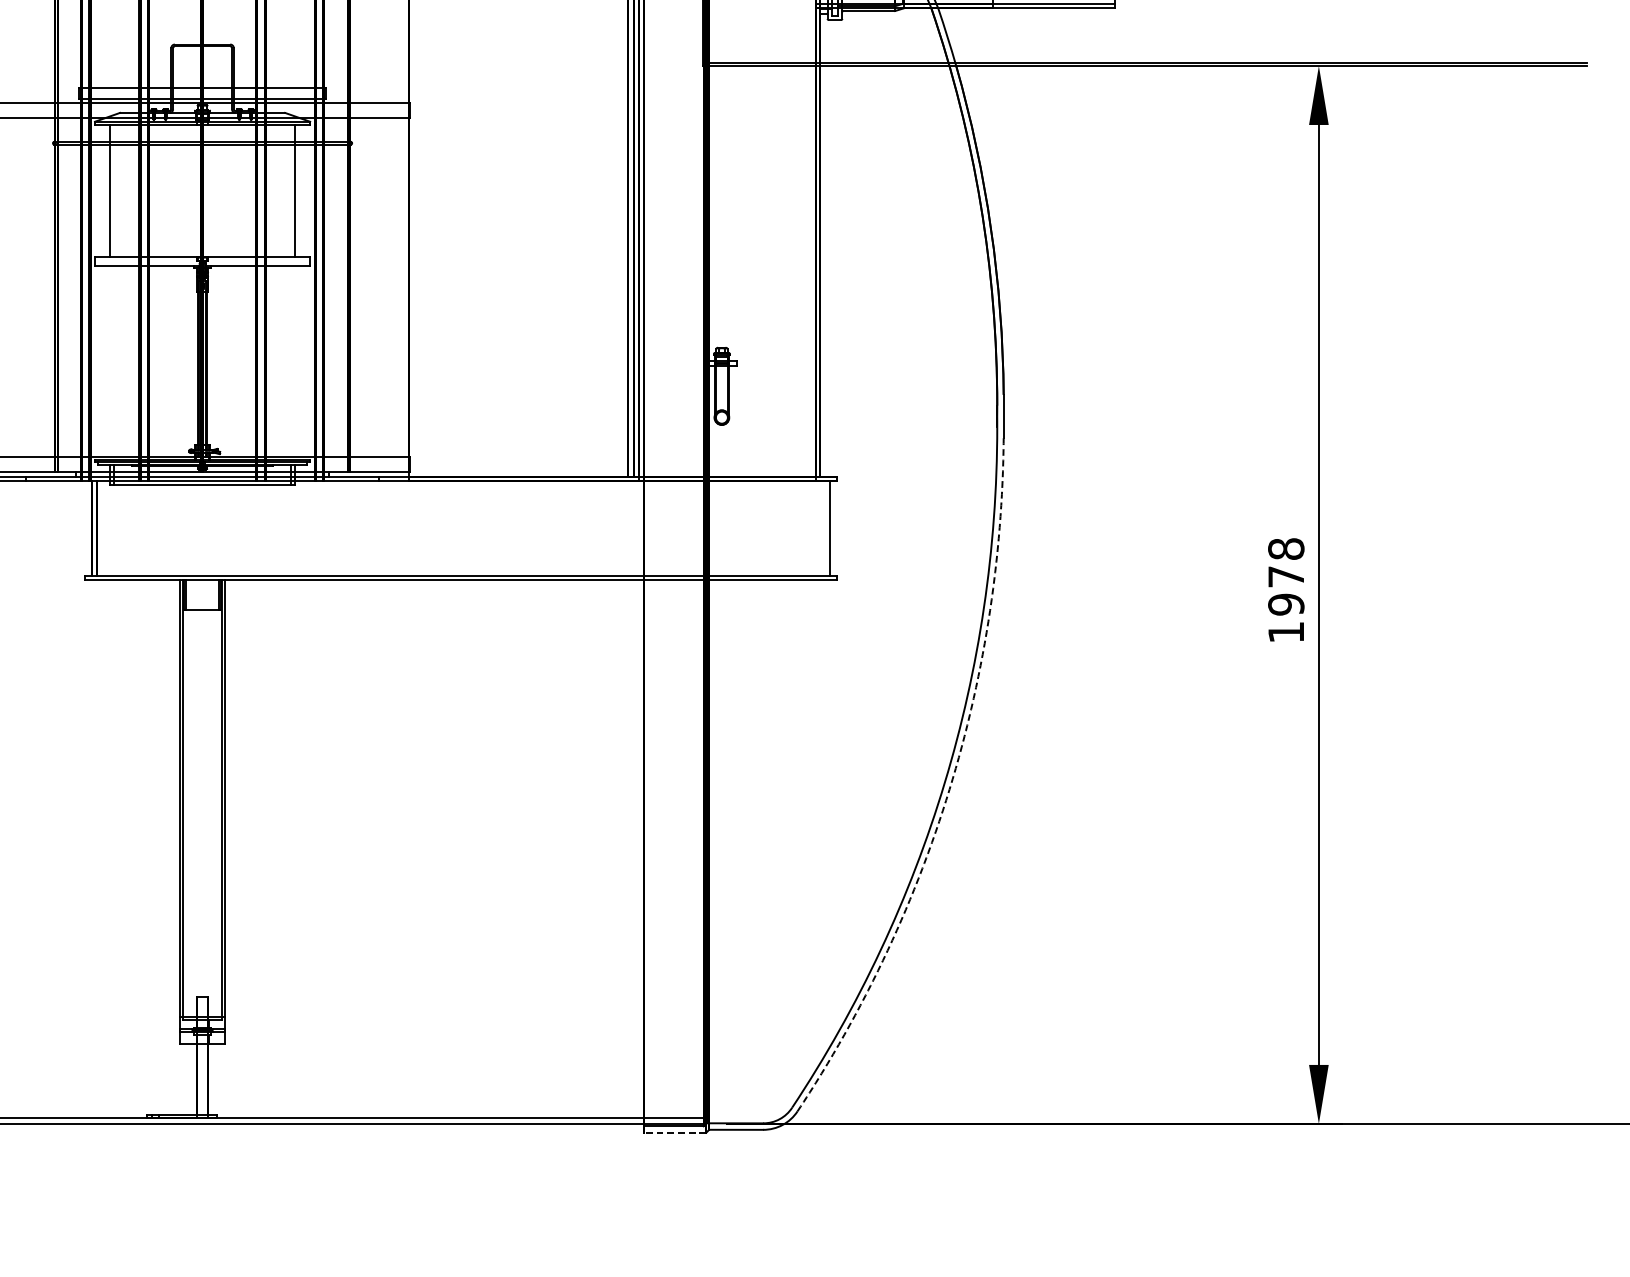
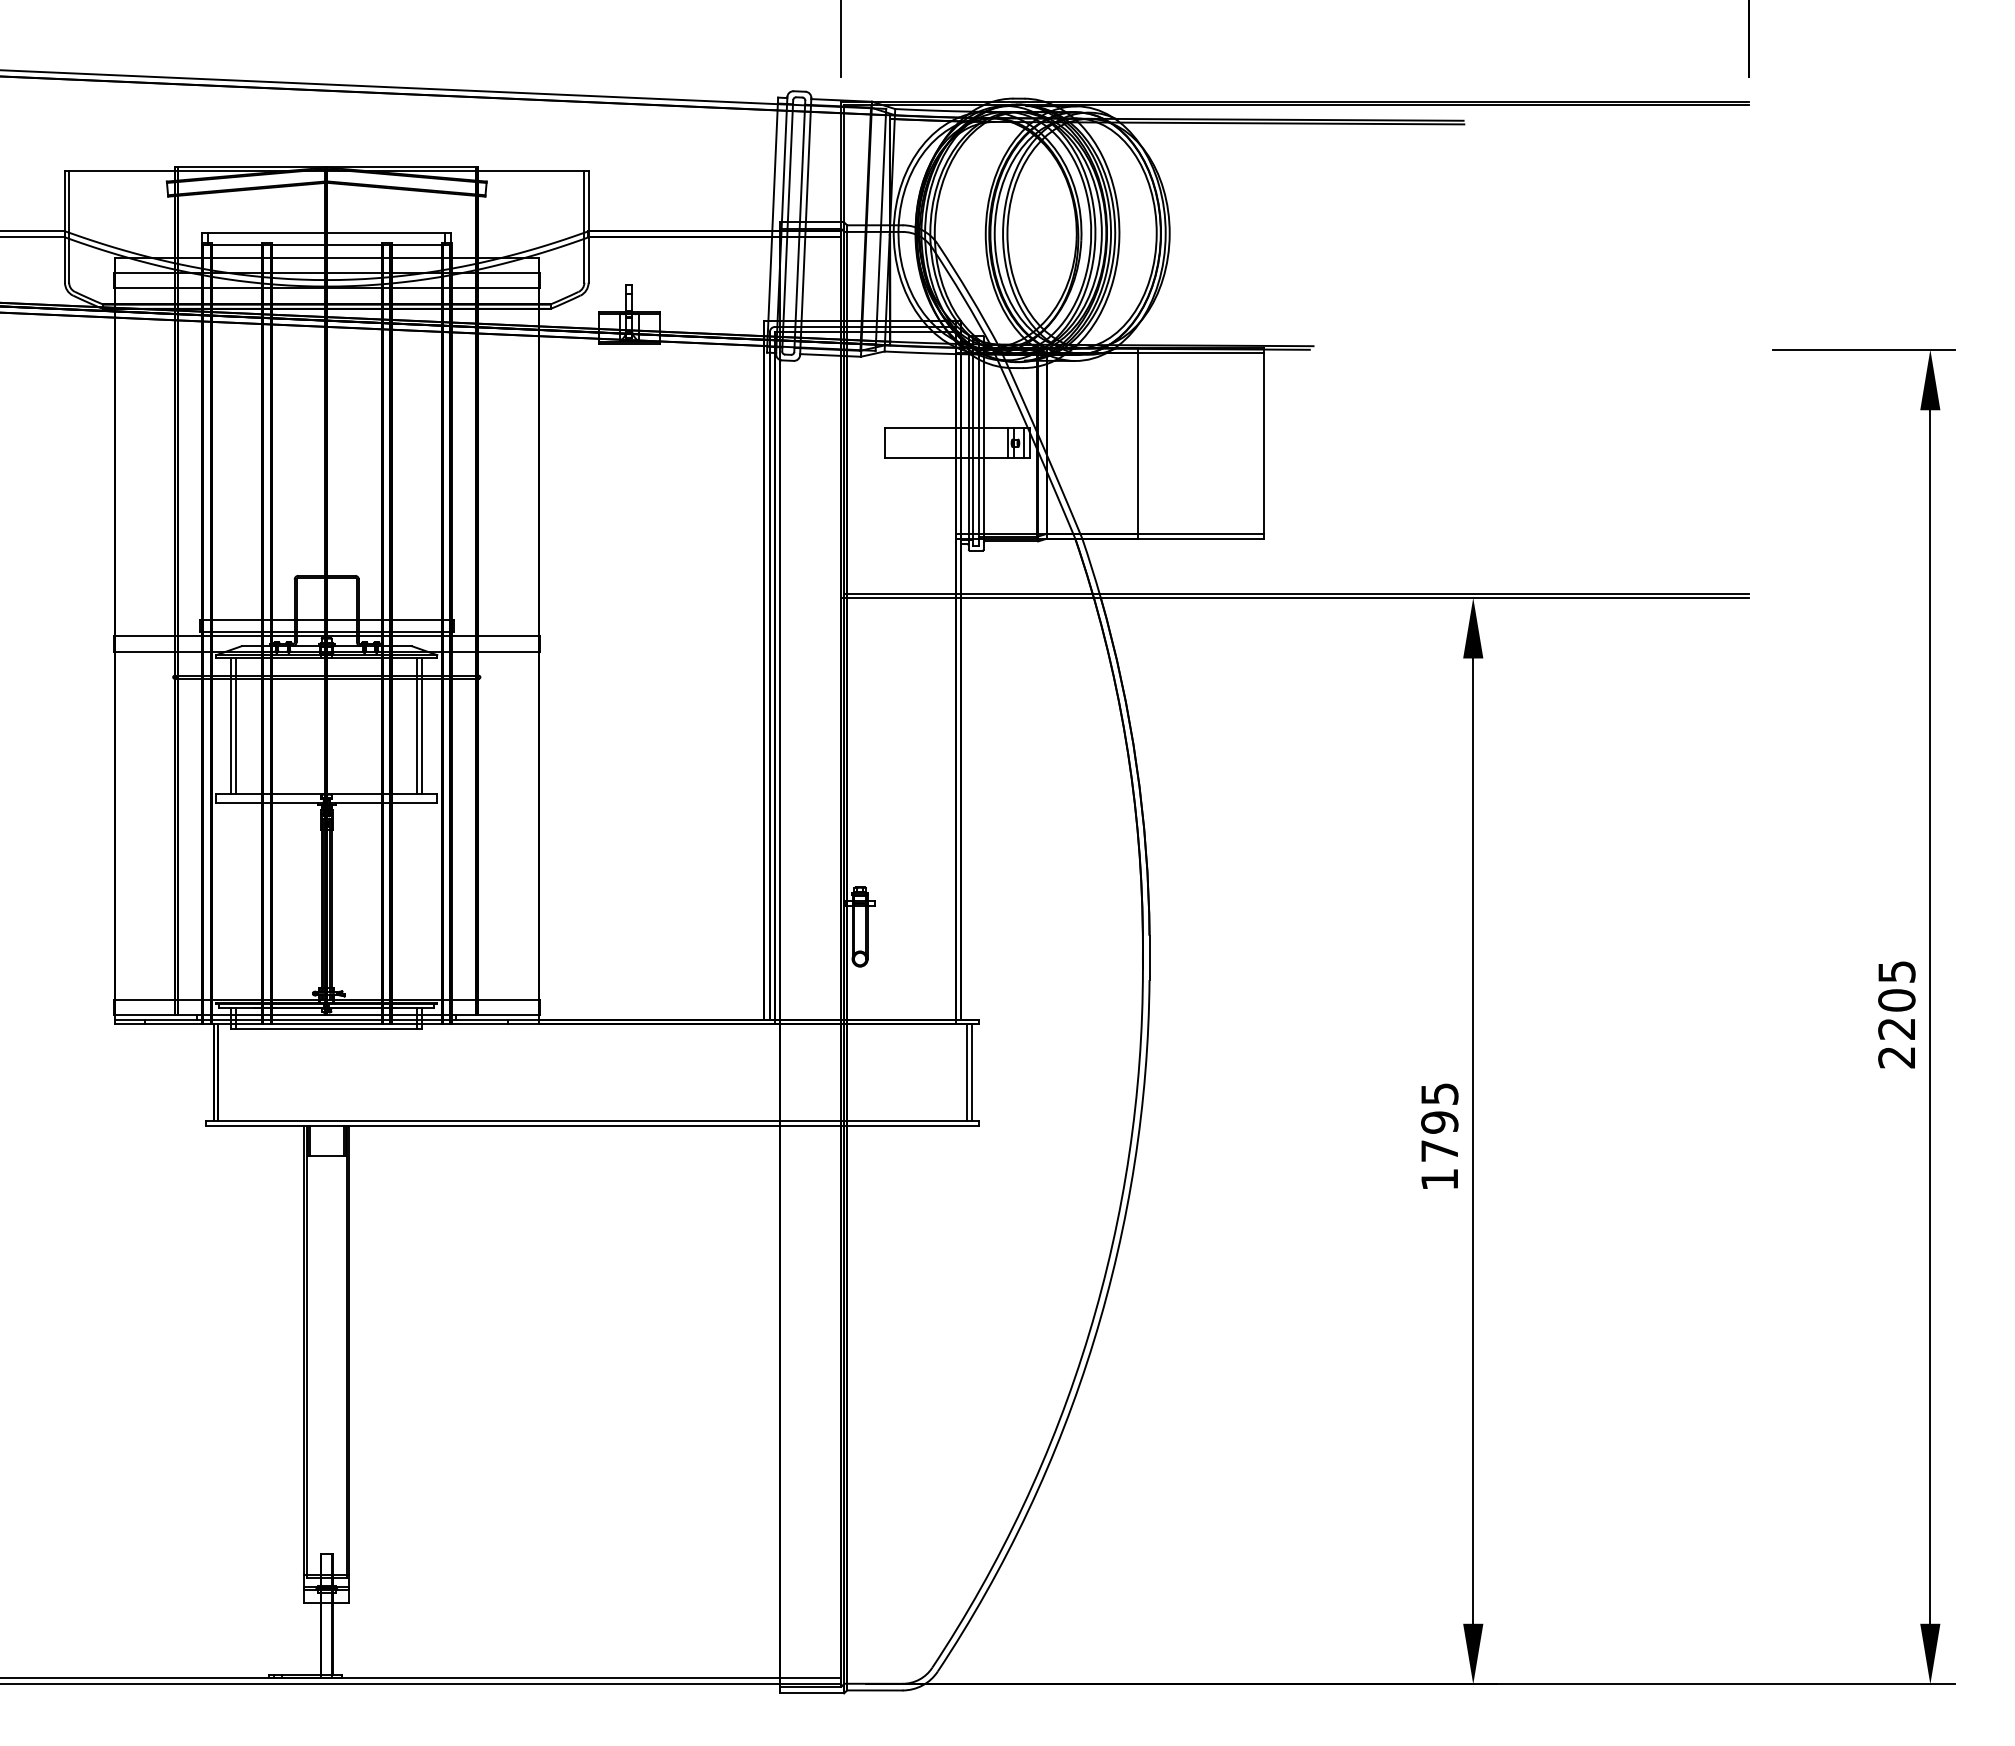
line: (114, 191) -> (236, 726), added
line: (290, 191) -> (417, 726), added
line: (825, 528) -> (966, 1072), added
text: (1286, 576) -> (1439, 1122), 1978 -> 1795
arc: (949, 790) -> (1093, 1341), dashed -> solid
line: (674, 1132) -> (811, 1693), dashed -> solid

